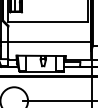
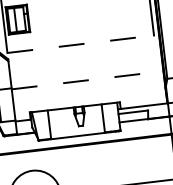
line: (48, 22) -> (80, 44), solid -> dashed
line: (50, 42) -> (88, 80), solid -> dashed

